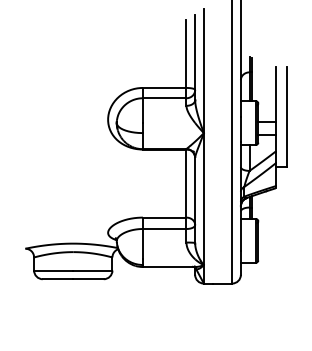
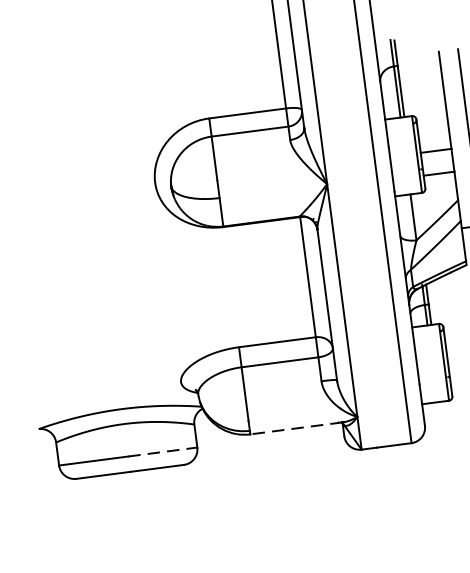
line: (168, 267) -> (295, 429), solid -> dashed
line: (92, 270) -> (162, 452), solid -> dashed

